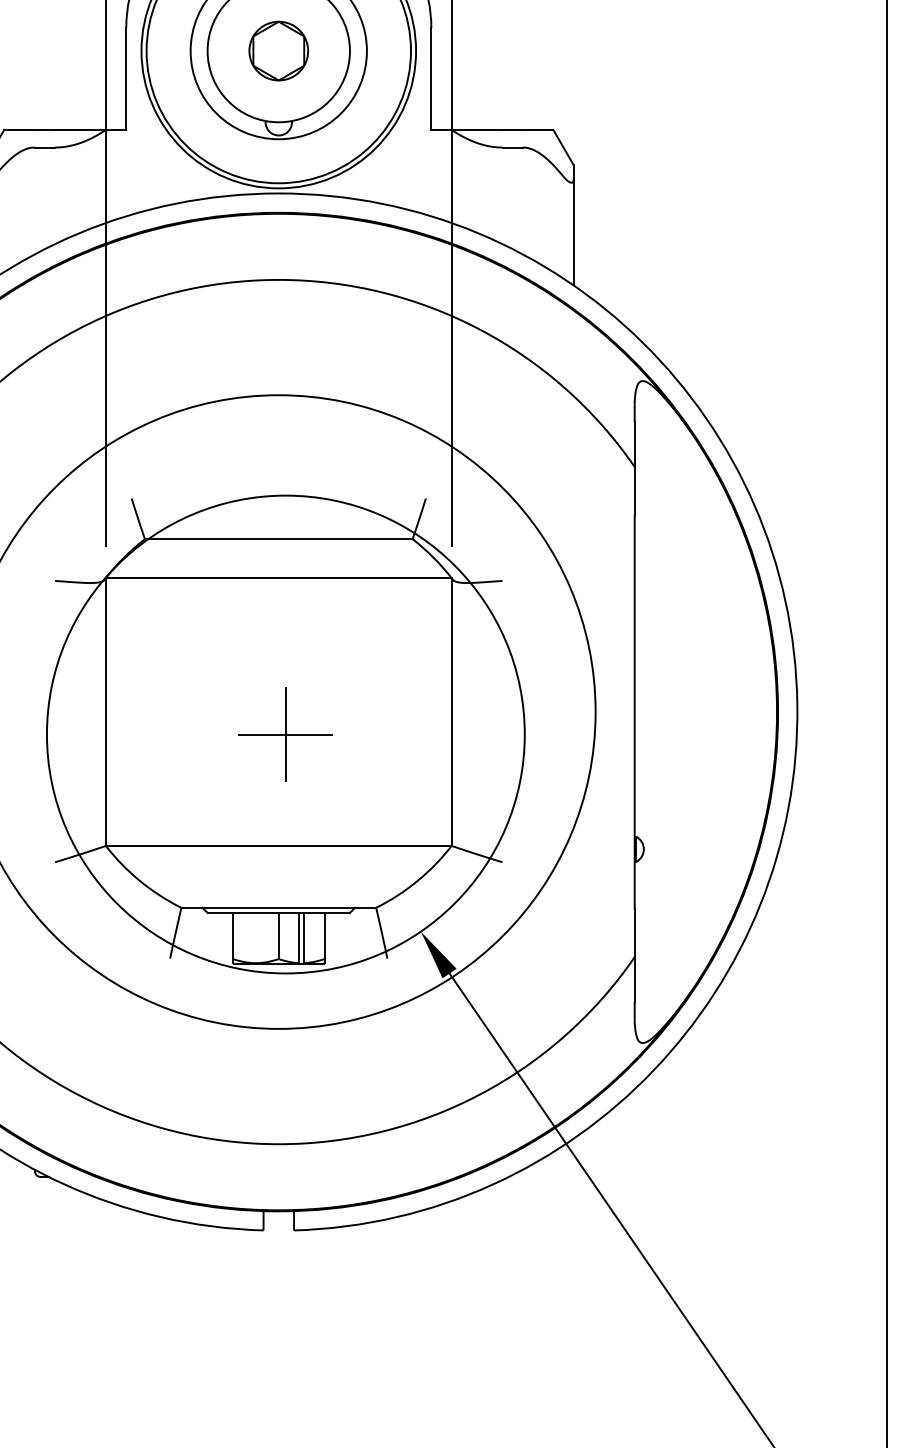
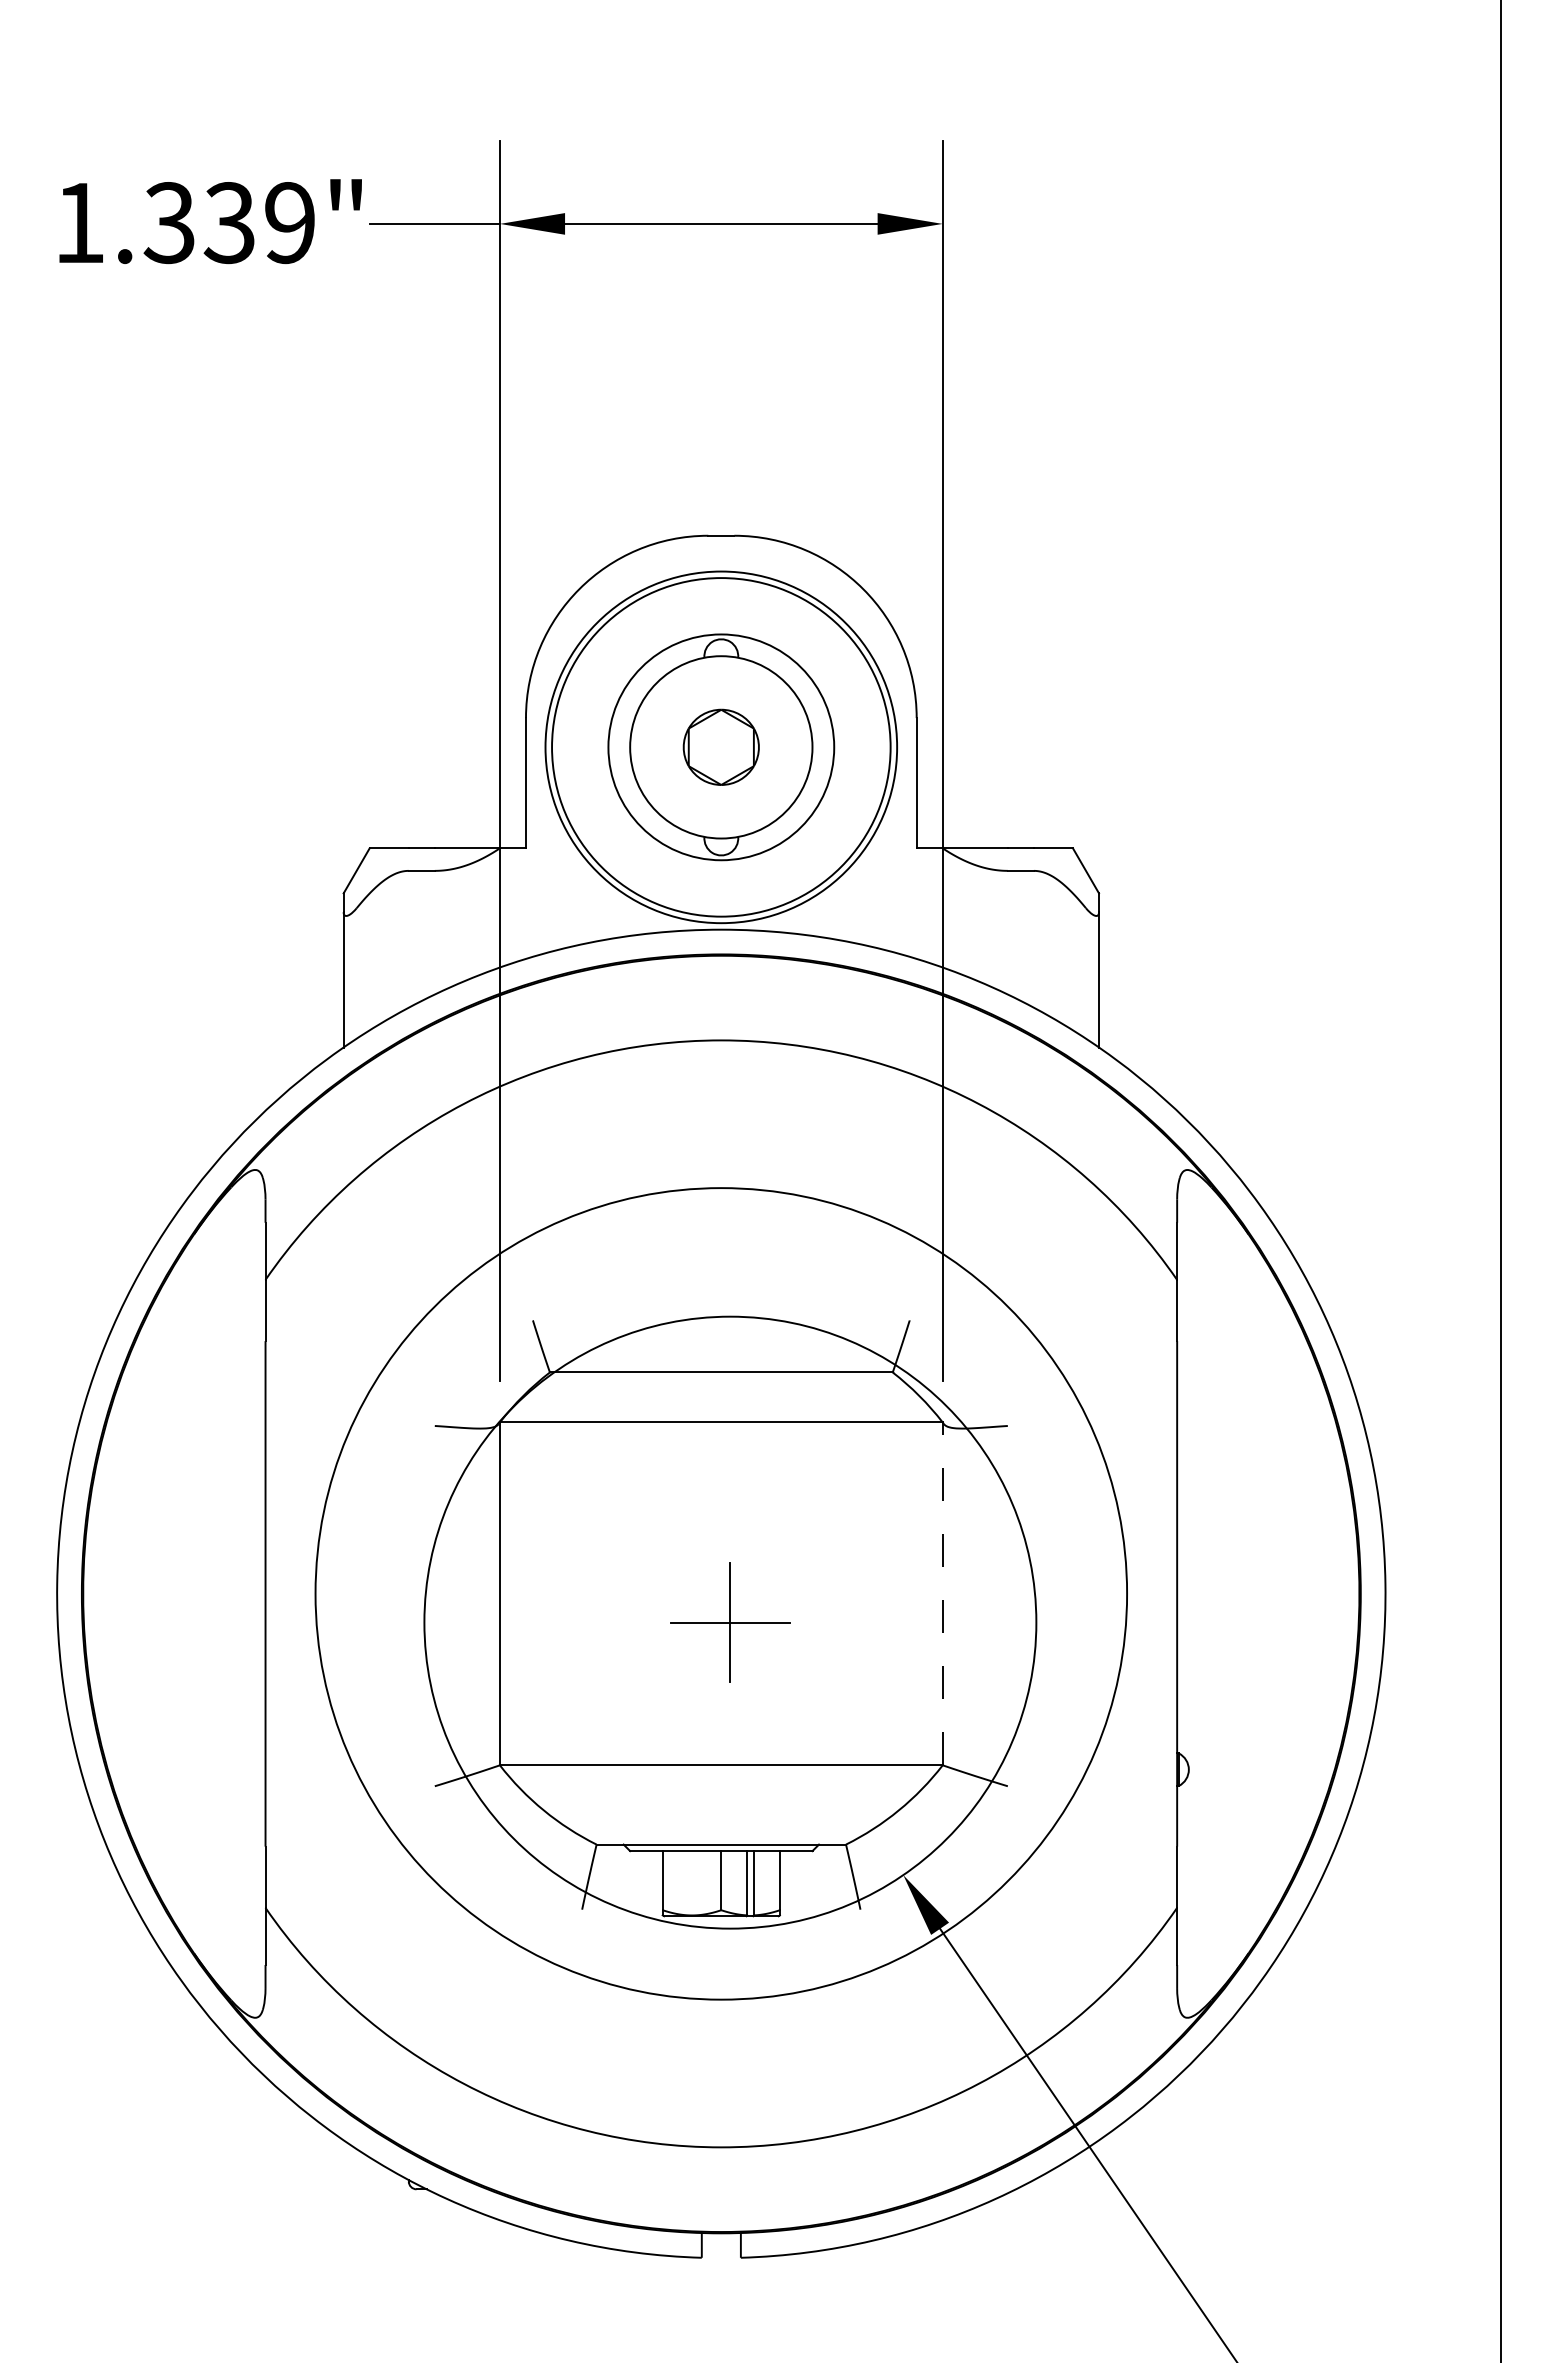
line: (451, 711) -> (942, 1593), solid -> dashed

